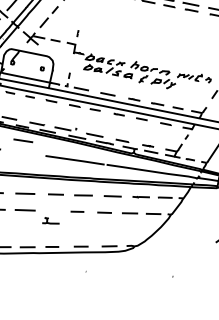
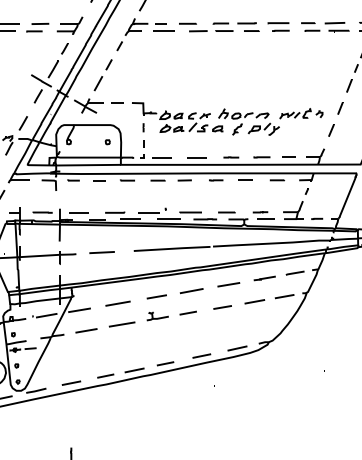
part: (77, 33) -> (143, 127), moved
line: (22, 140) -> (101, 252), moved
part: (51, 221) -> (157, 316), moved

